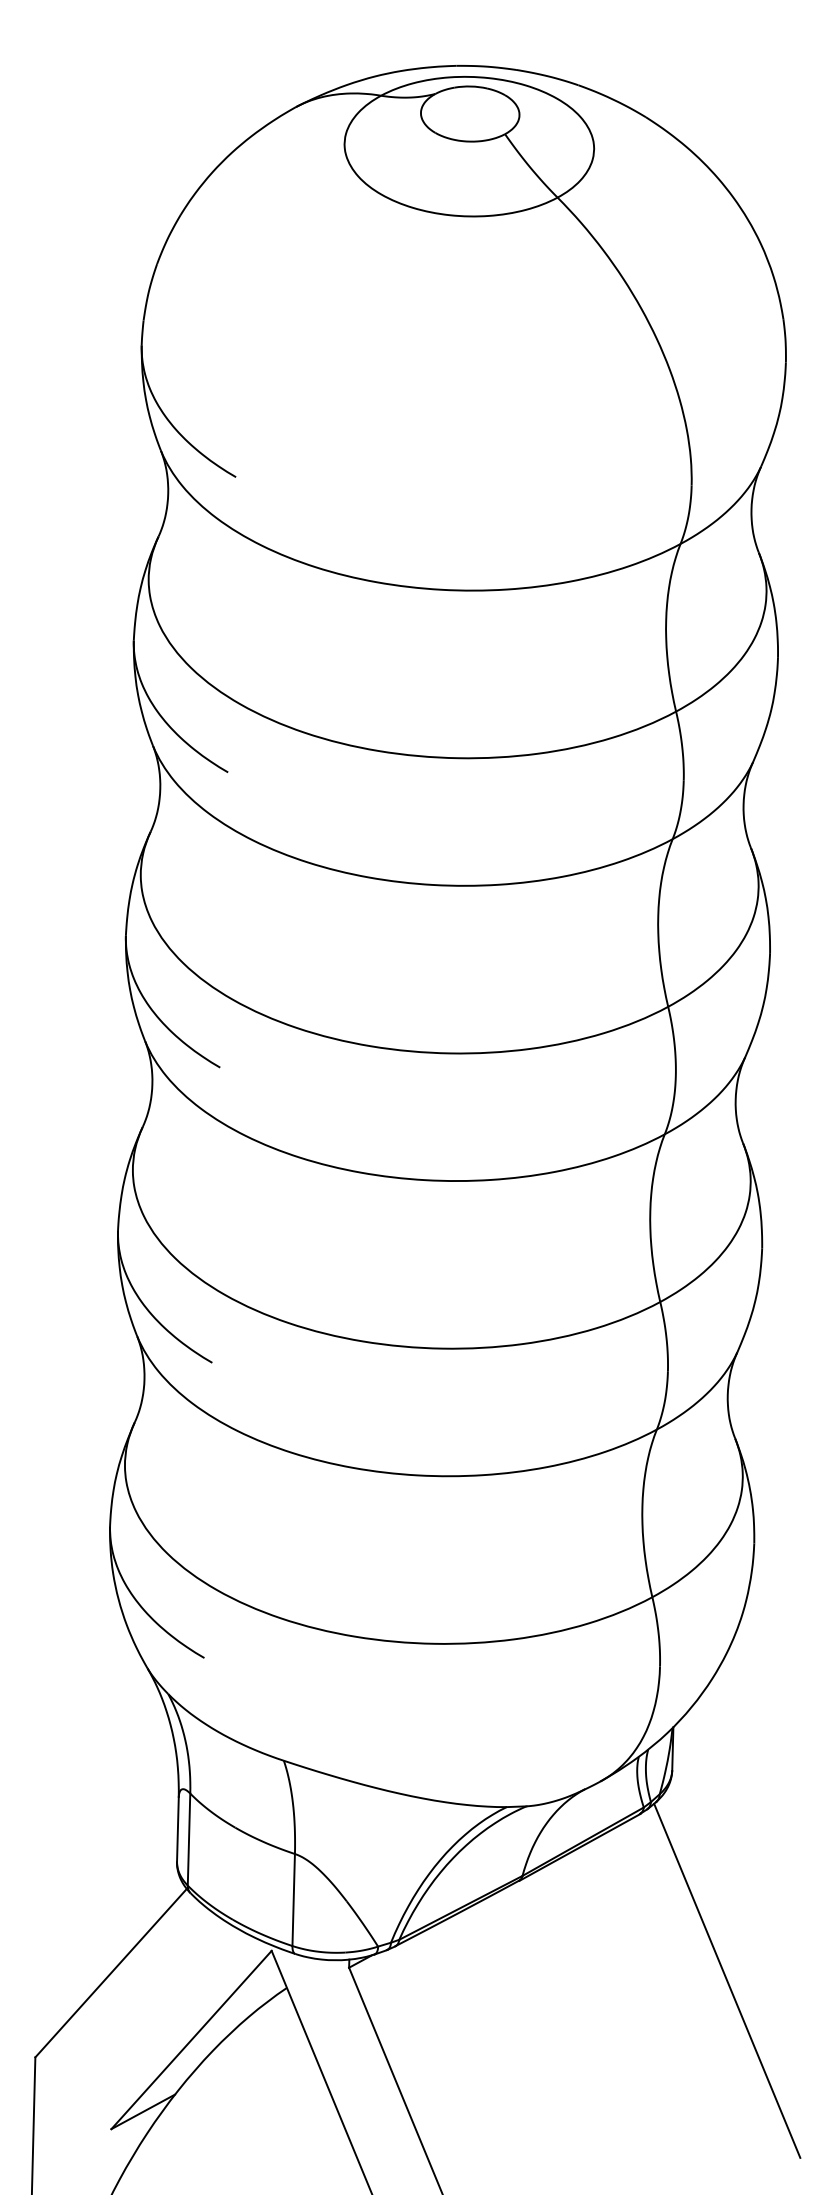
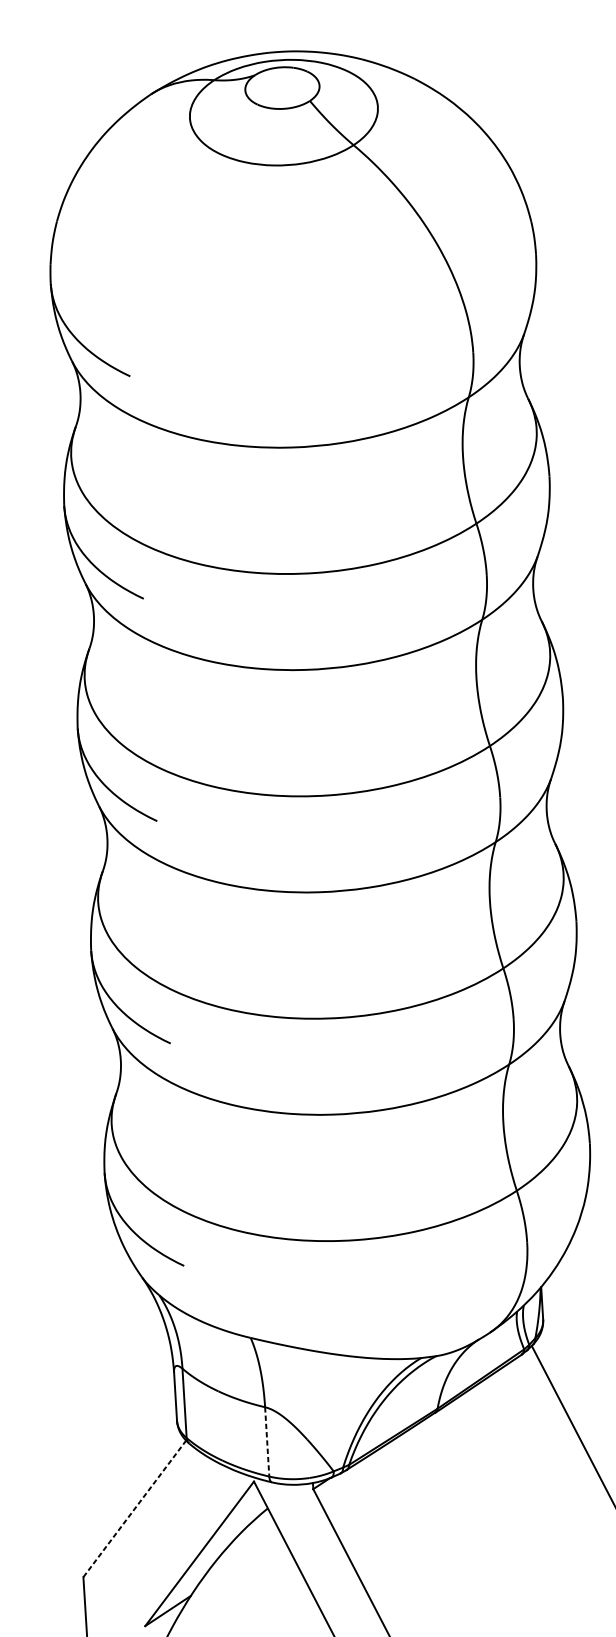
line: (293, 1900) -> (267, 1442), solid -> dashed
line: (111, 1972) -> (135, 1508), solid -> dashed

